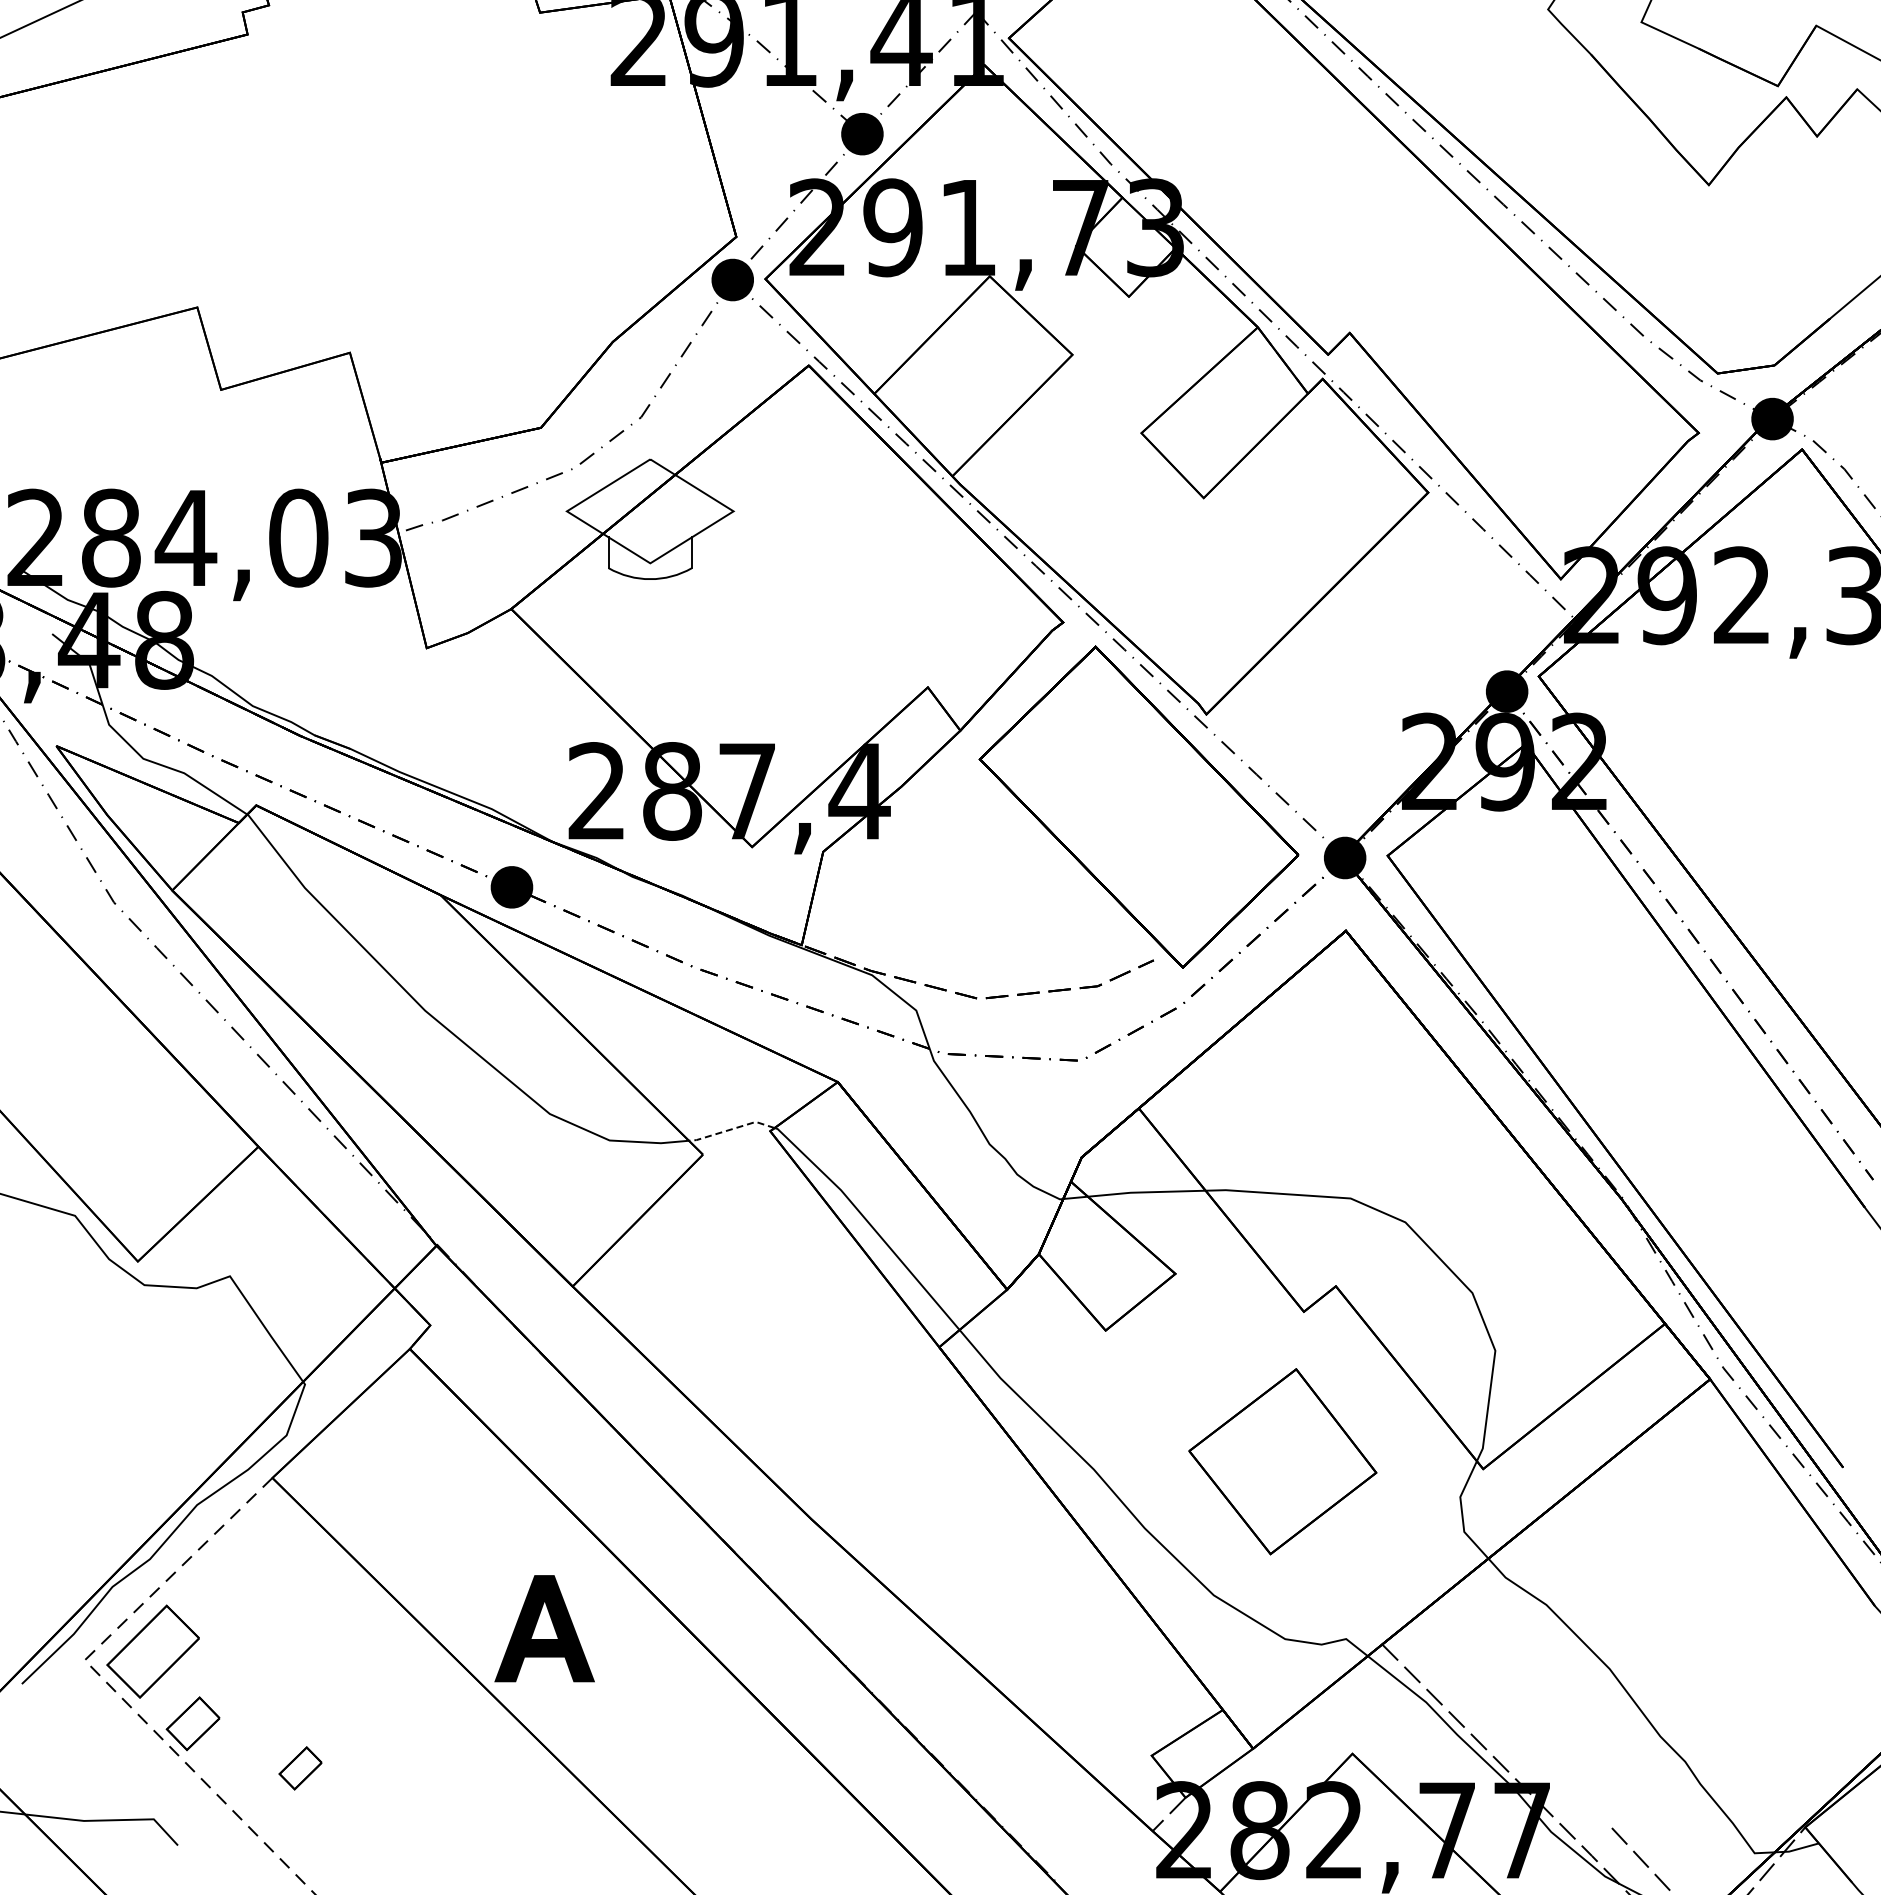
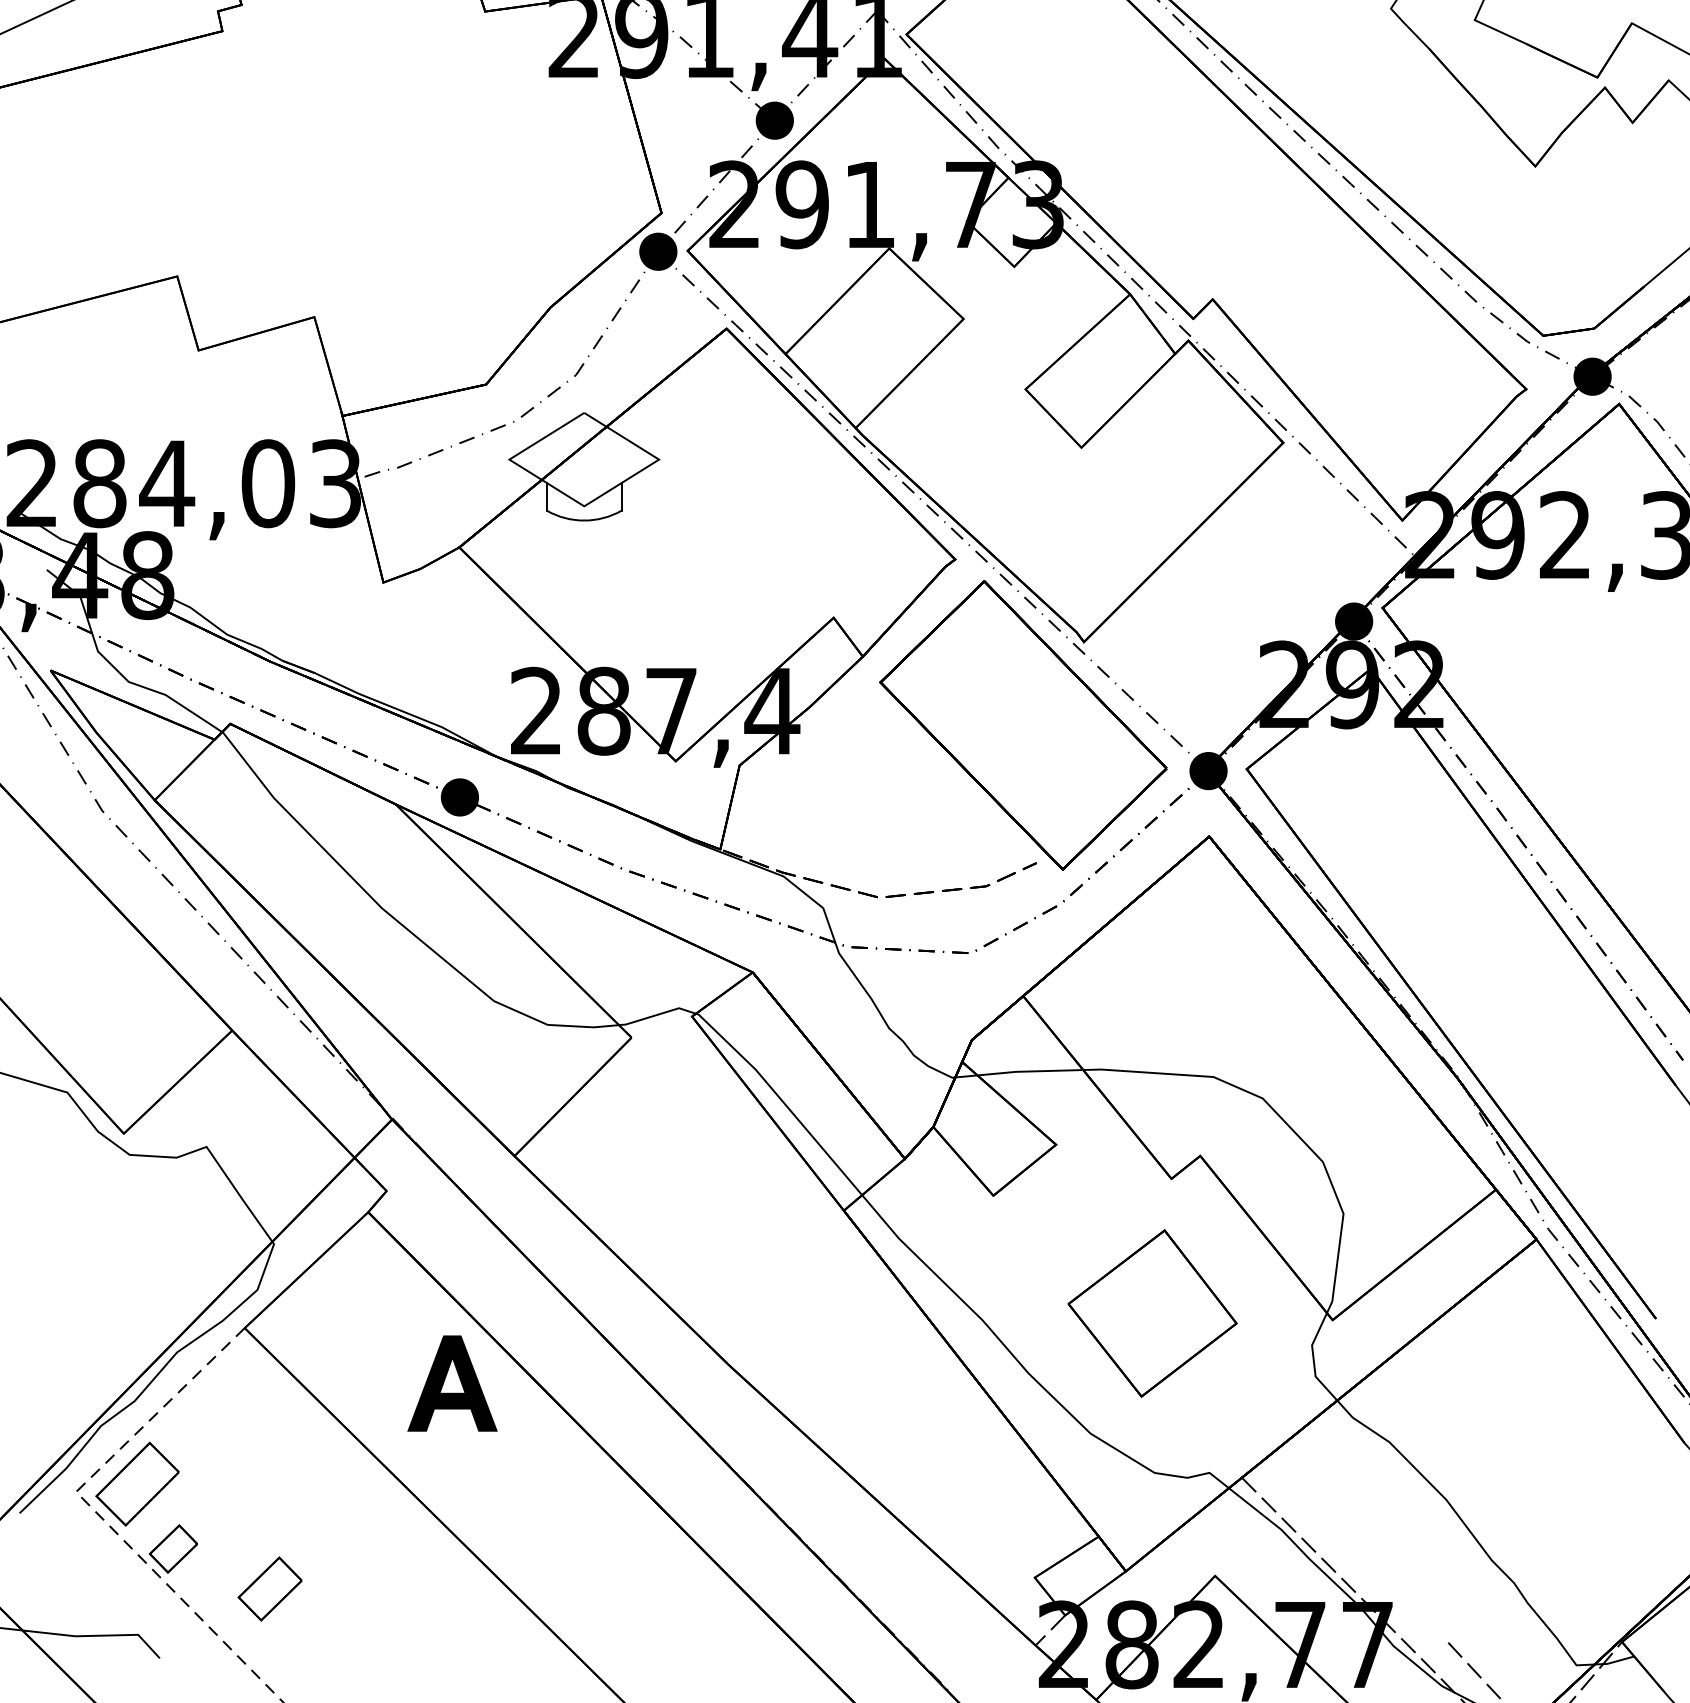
line: (731, 1129) -> (657, 1015), dashed -> solid
part: (544, 1628) -> (452, 1383), moved
part: (300, 1768) -> (269, 1589), size x1.67

